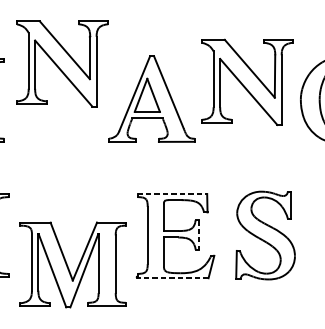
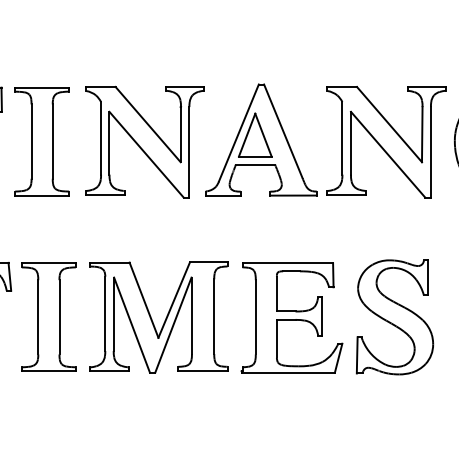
part: (62, 63) -> (144, 141), moved
part: (247, 82) -> (386, 142), moved
line: (172, 194) -> (288, 263), dashed -> solid
line: (199, 235) -> (322, 317), dashed -> solid
part: (265, 235) -> (394, 317), moved
part: (68, 266) -> (152, 319), moved
line: (172, 277) -> (288, 372), dashed -> solid

